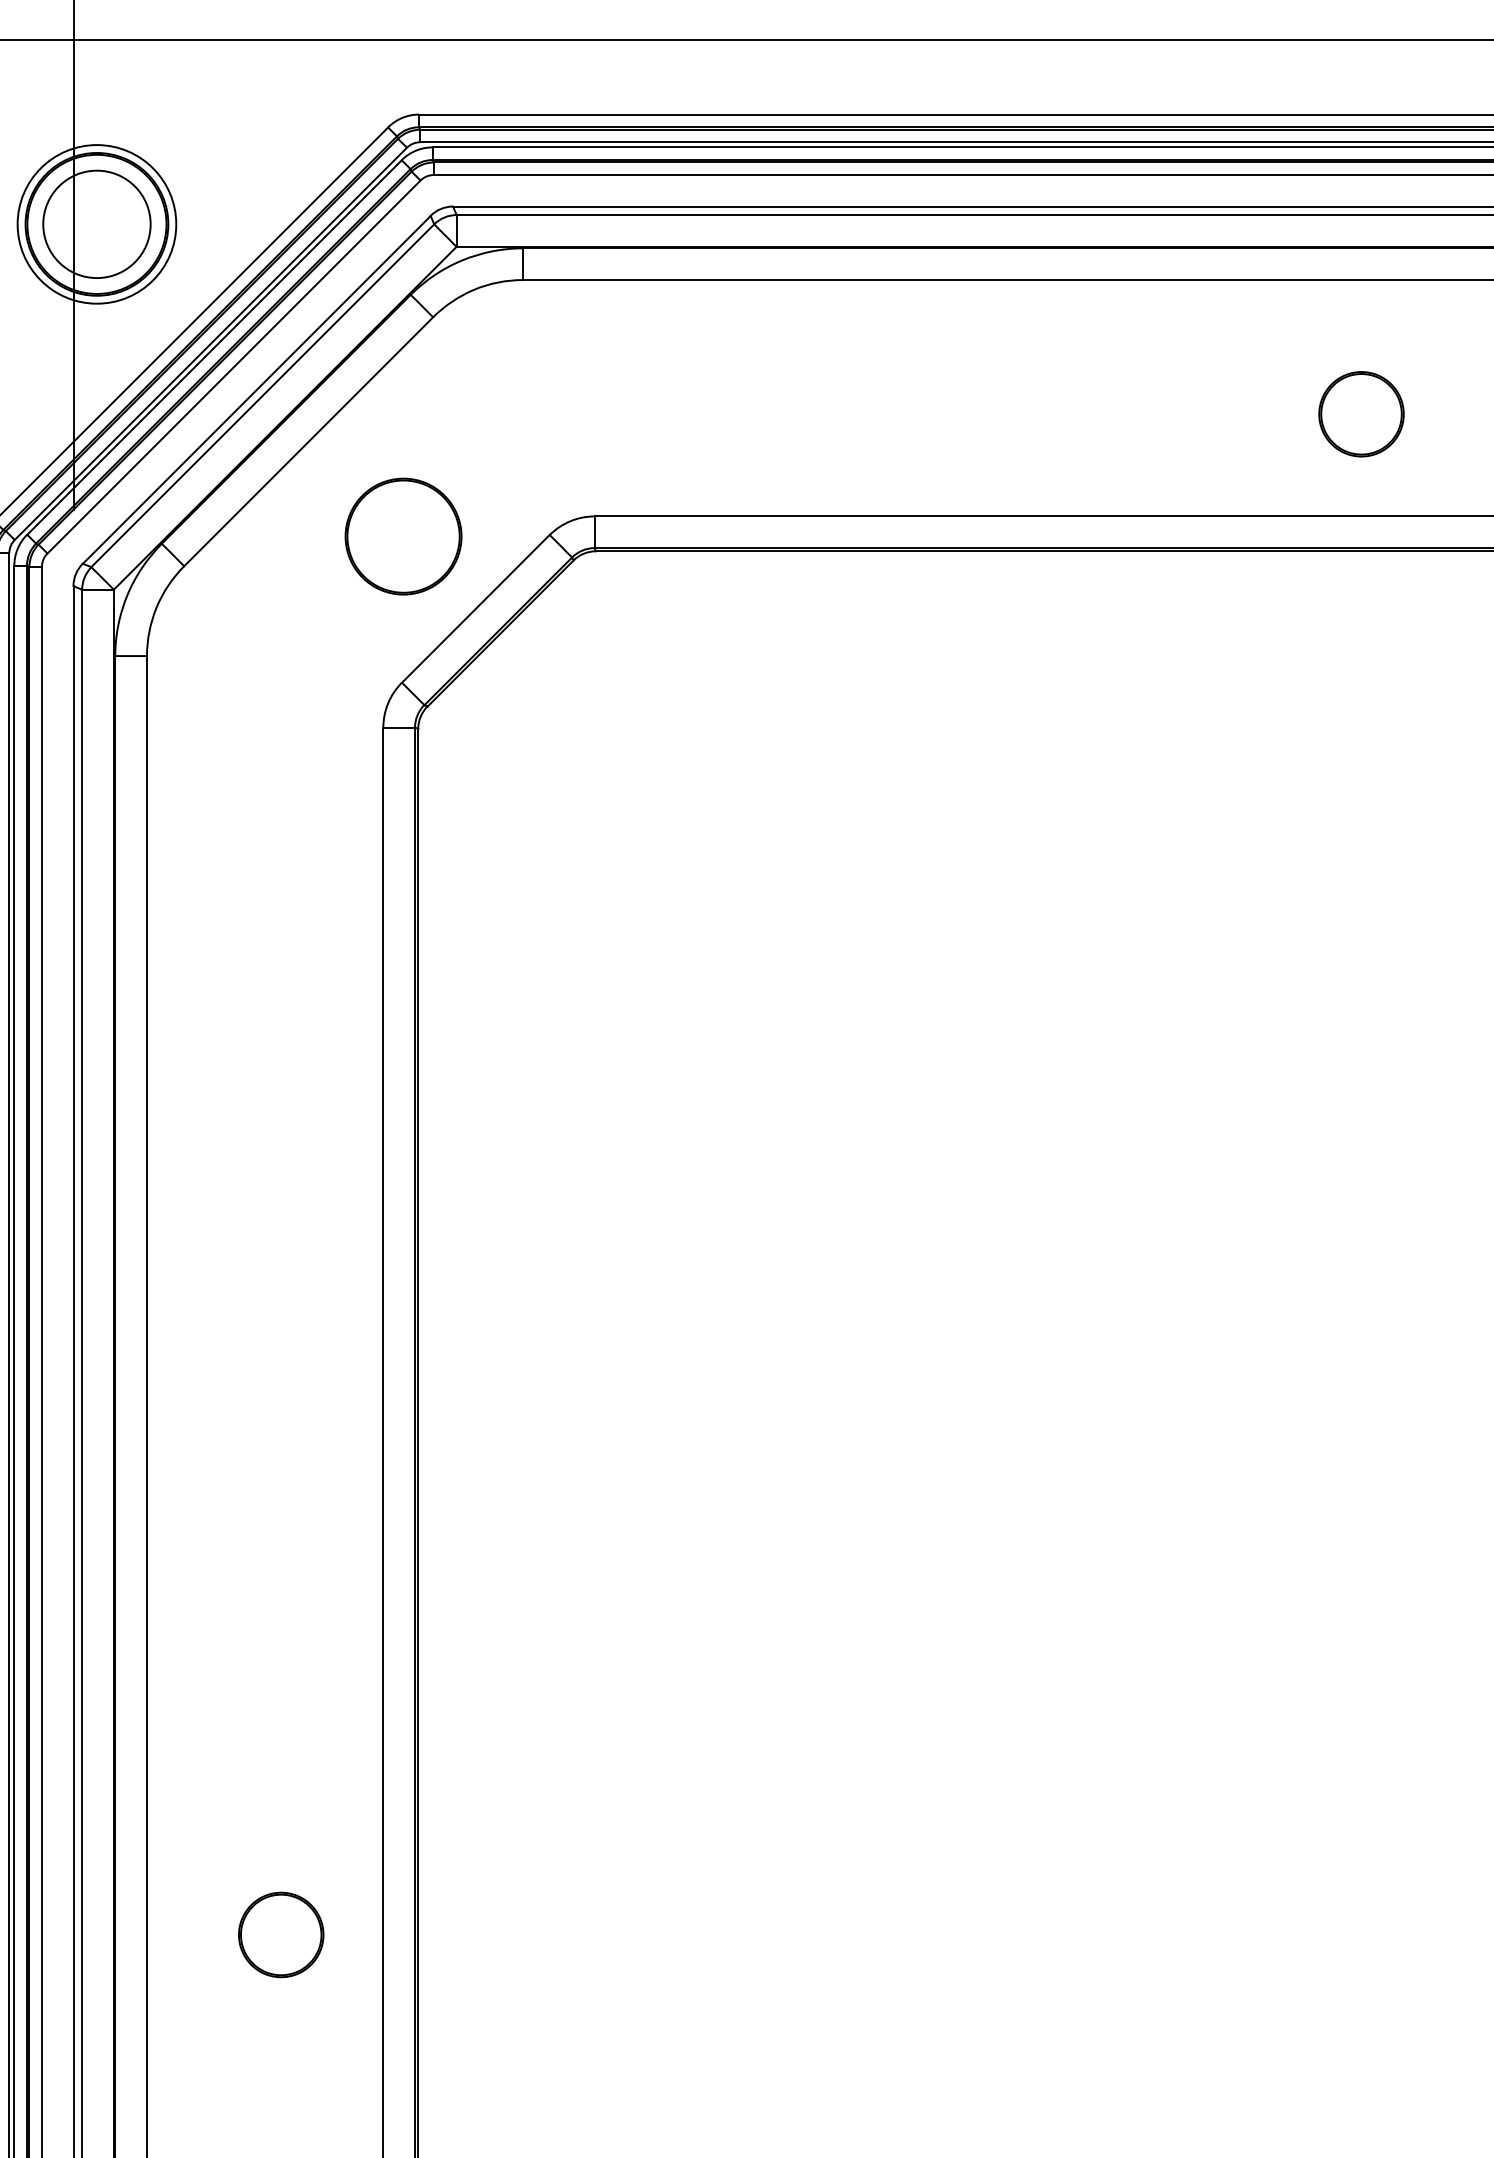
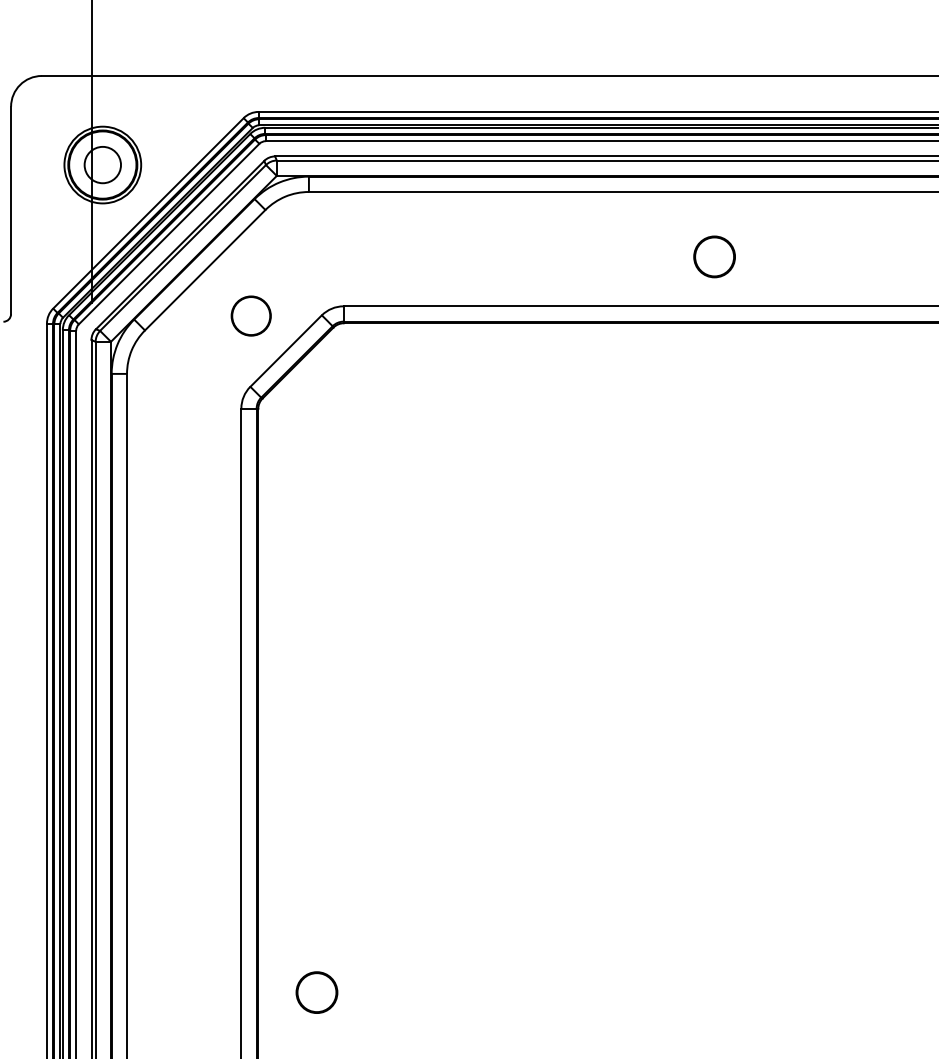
circle: (96, 225) -> (102, 165), size x0.7
circle: (404, 535) -> (251, 315), size x0.7
part: (280, 1934) -> (316, 992), moved

